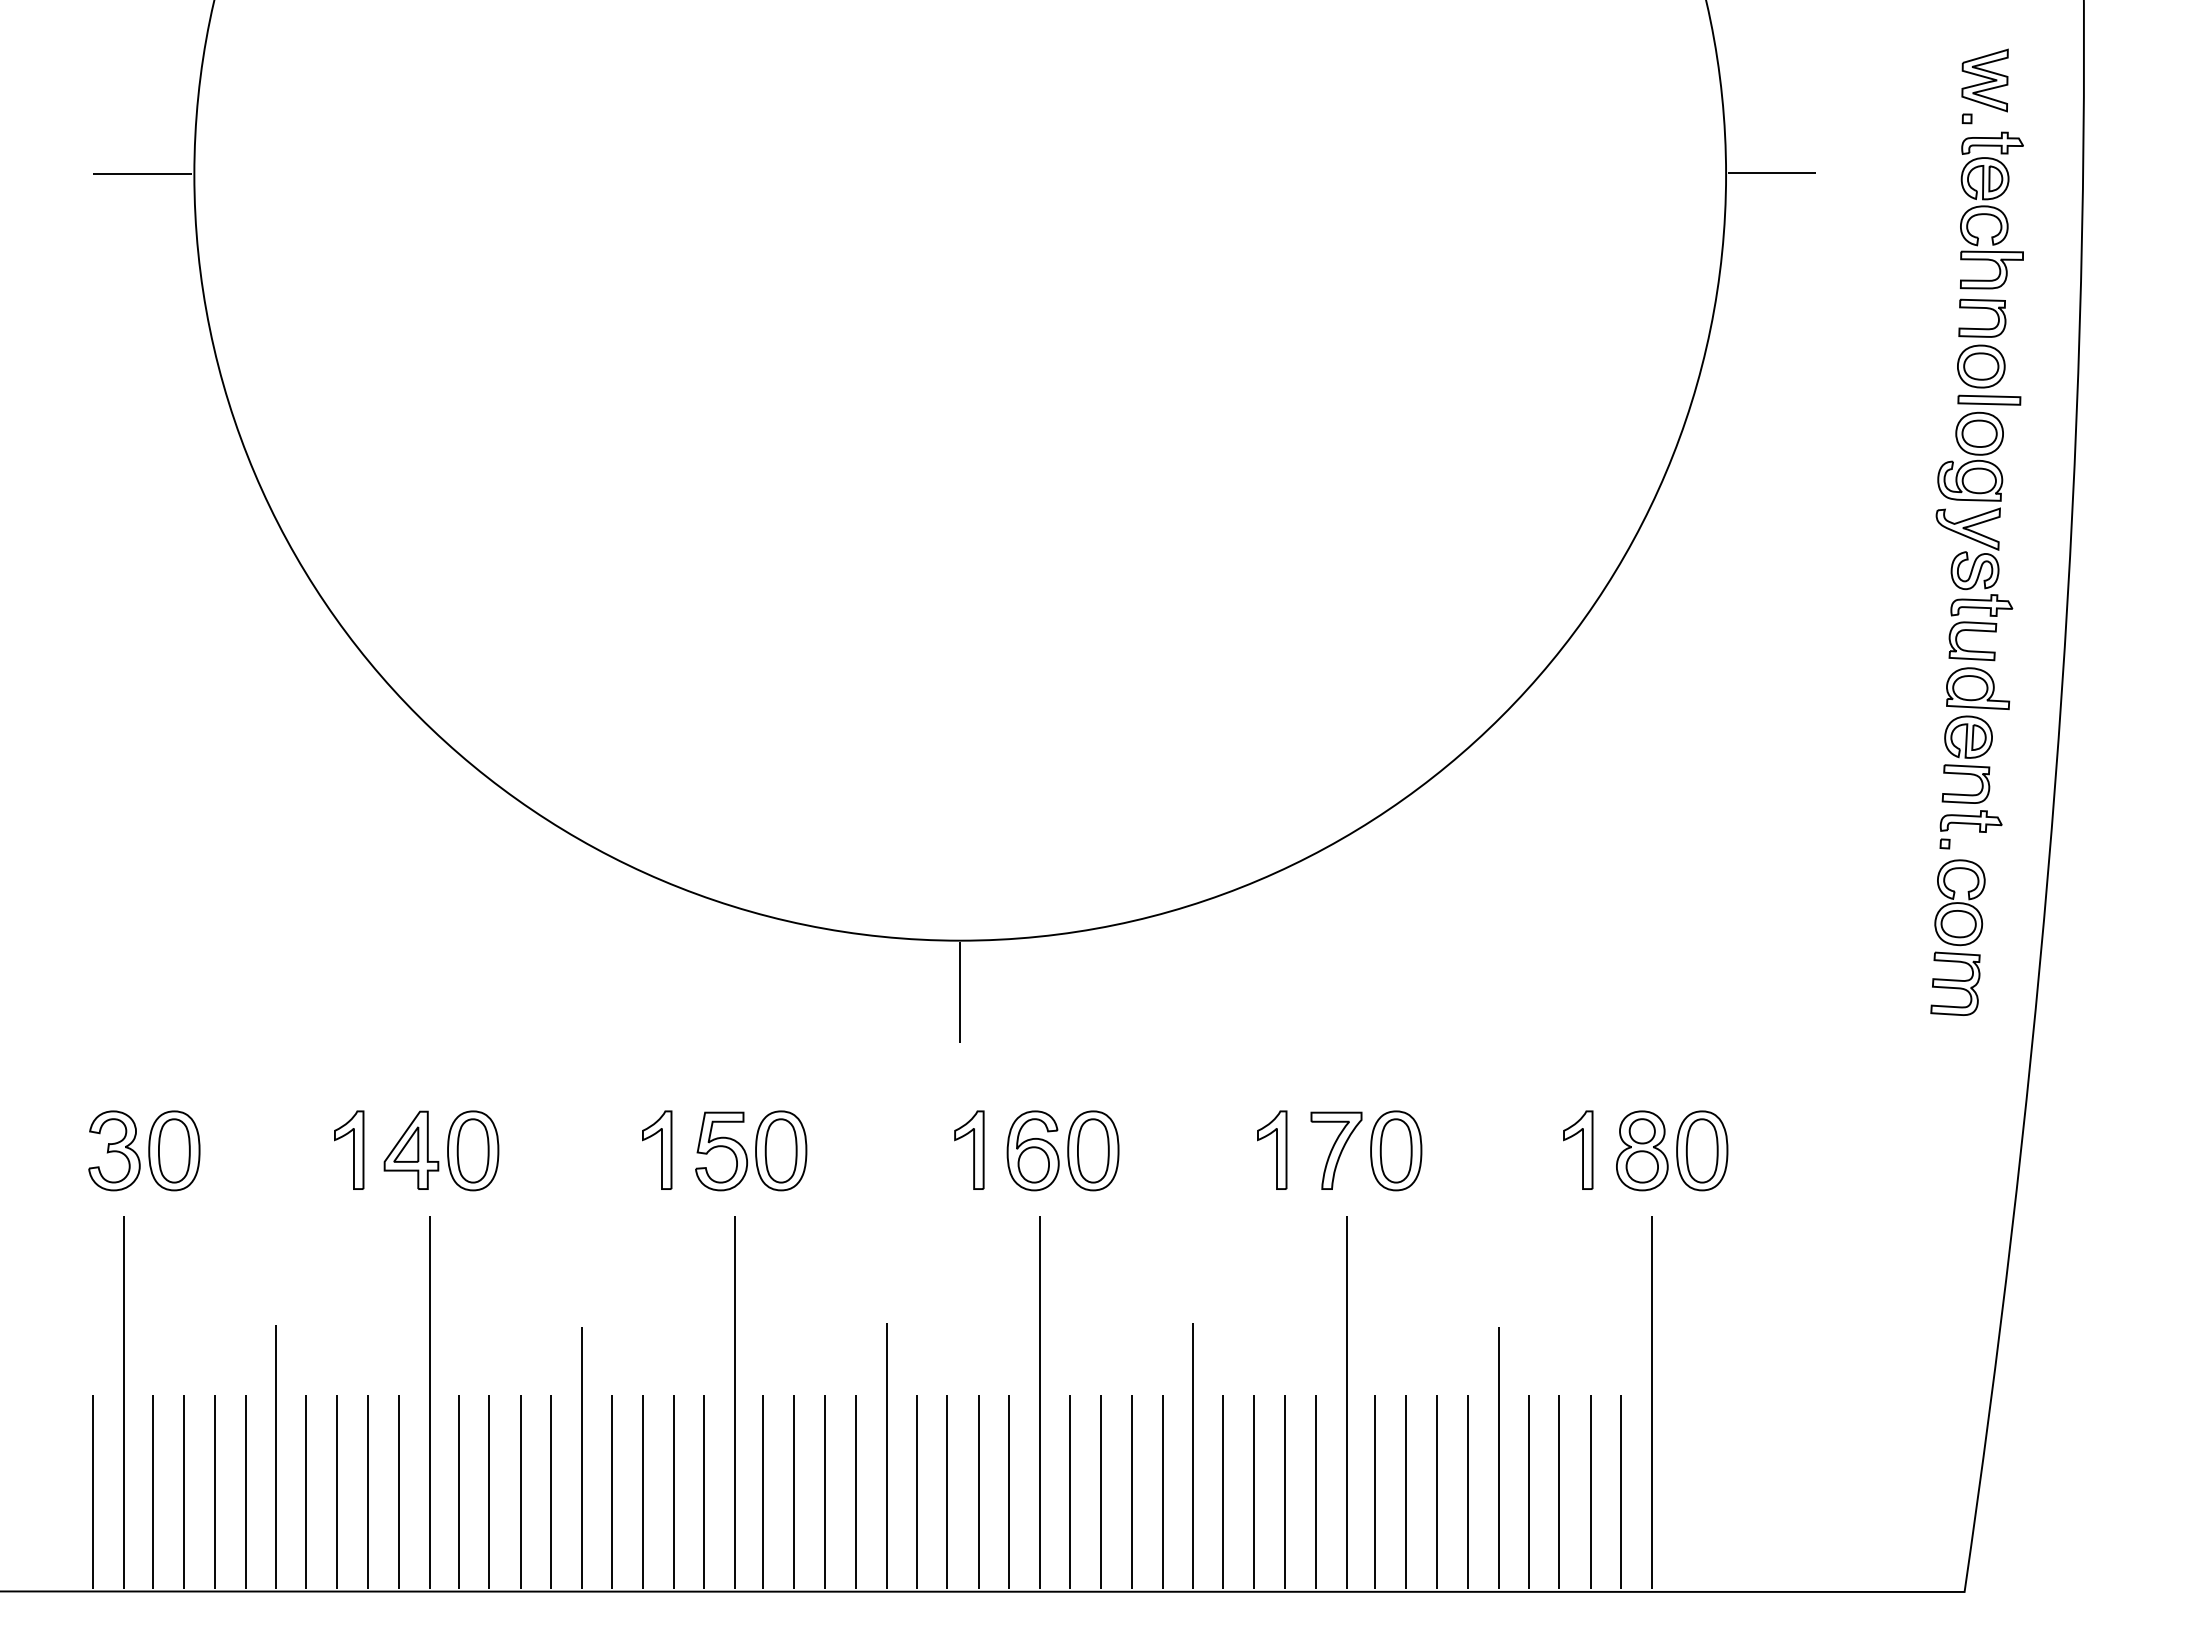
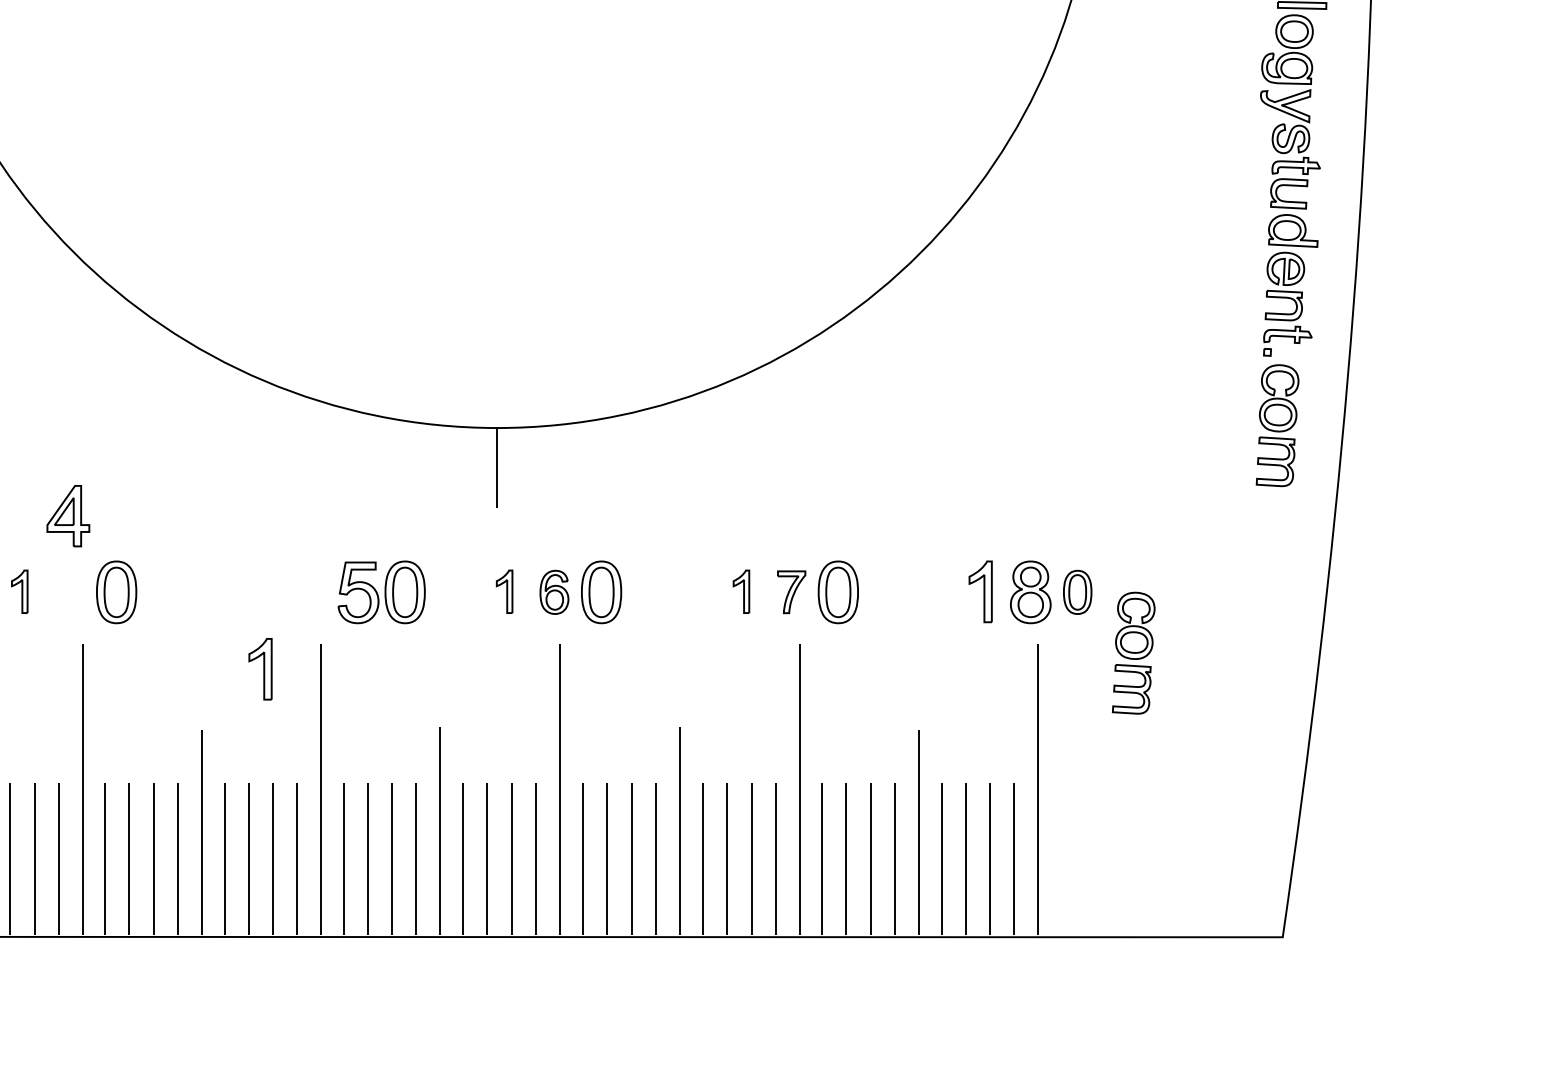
part: (349, 1149) -> (19, 591), size x0.7
part: (411, 1149) -> (68, 515), moved
part: (657, 1149) -> (260, 668), moved
part: (969, 1149) -> (504, 591), size x0.7
part: (1272, 1149) -> (741, 591), size x0.7
part: (751, 1150) -> (381, 592), moved
part: (1032, 1150) -> (553, 592), size x0.7
part: (1336, 1150) -> (791, 592), size x0.7
part: (1702, 1150) -> (1077, 592), size x0.7
part: (1773, 1228) -> (1133, 653), added

